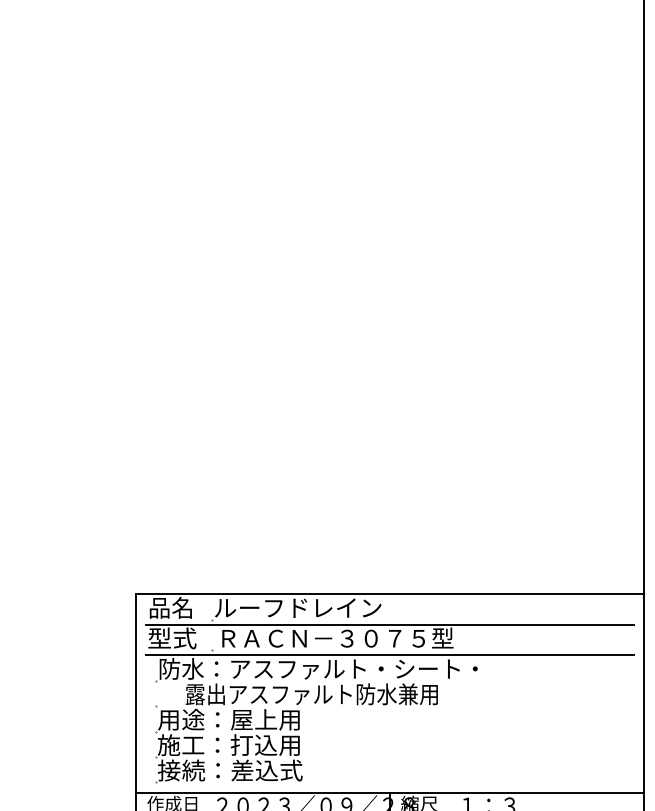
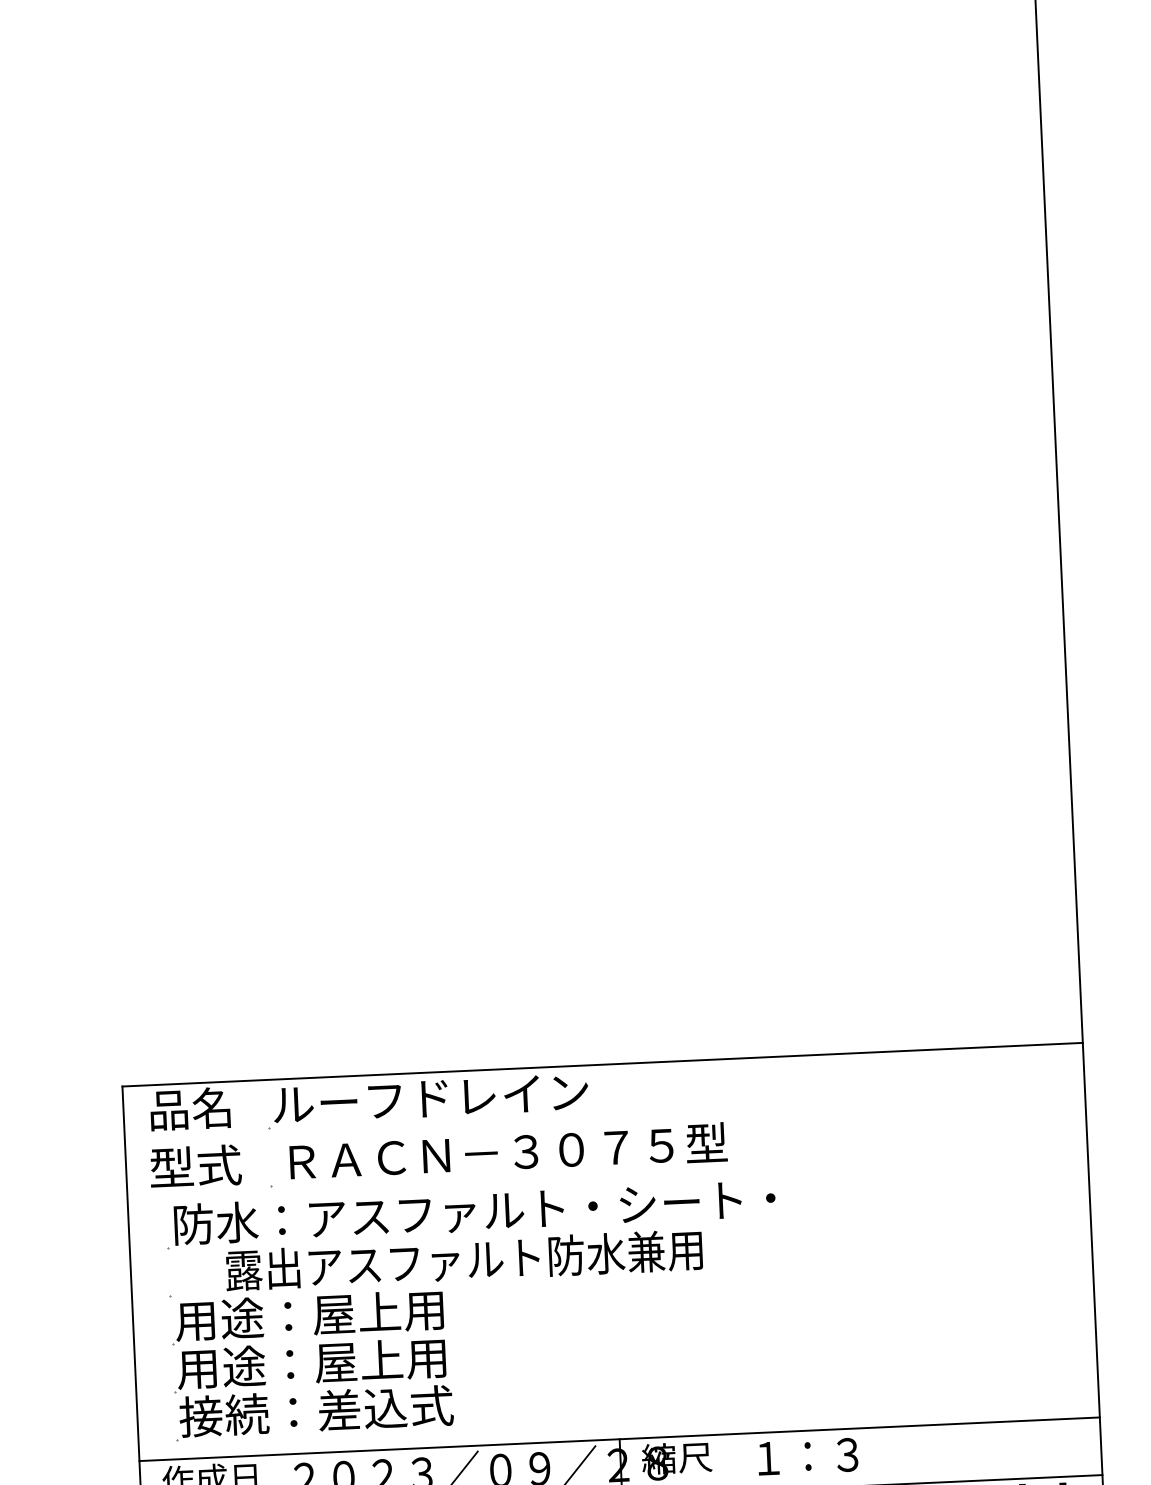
line: (389, 624) -> (604, 1121), removed
line: (389, 655) -> (607, 1180), removed
text: (217, 744) -> (290, 1363), 施工：打込用 -> 用途：屋上用

